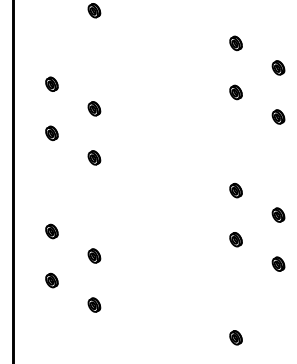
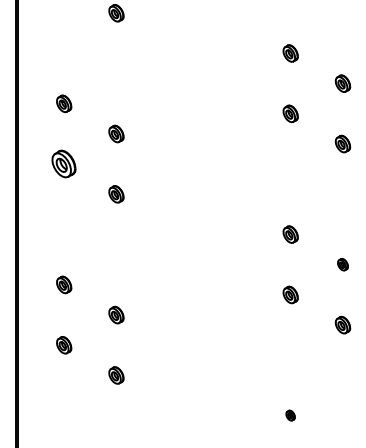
part: (52, 133) -> (64, 164), size x1.6
part: (278, 214) -> (342, 264), size x0.7
part: (235, 337) -> (290, 415), size x0.6

